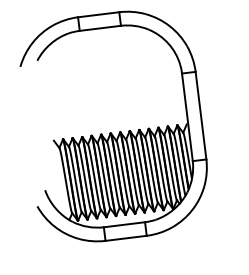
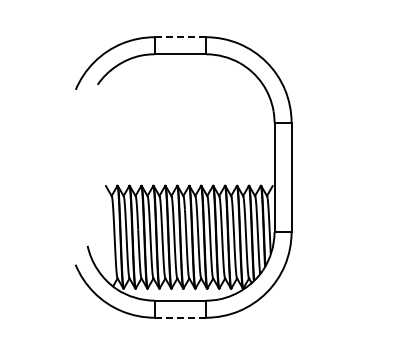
line: (98, 14) -> (180, 37), solid -> dashed
line: (126, 238) -> (180, 317), solid -> dashed

